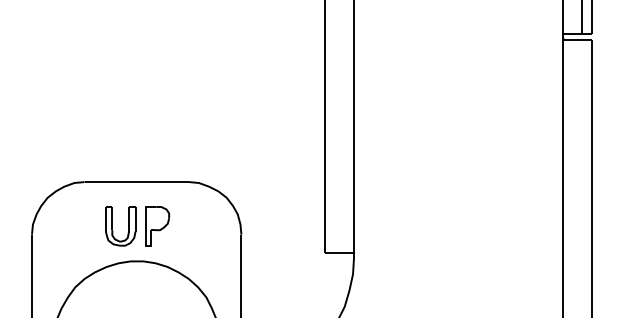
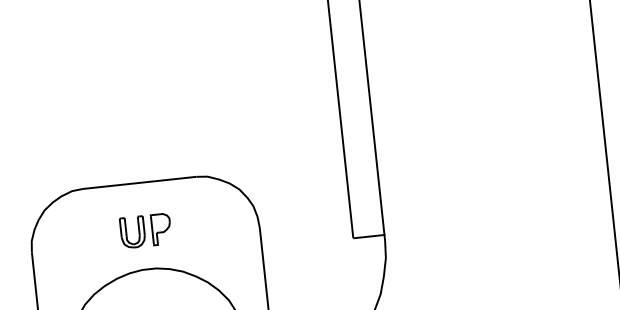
part: (137, 226) -> (145, 231), size x0.71

